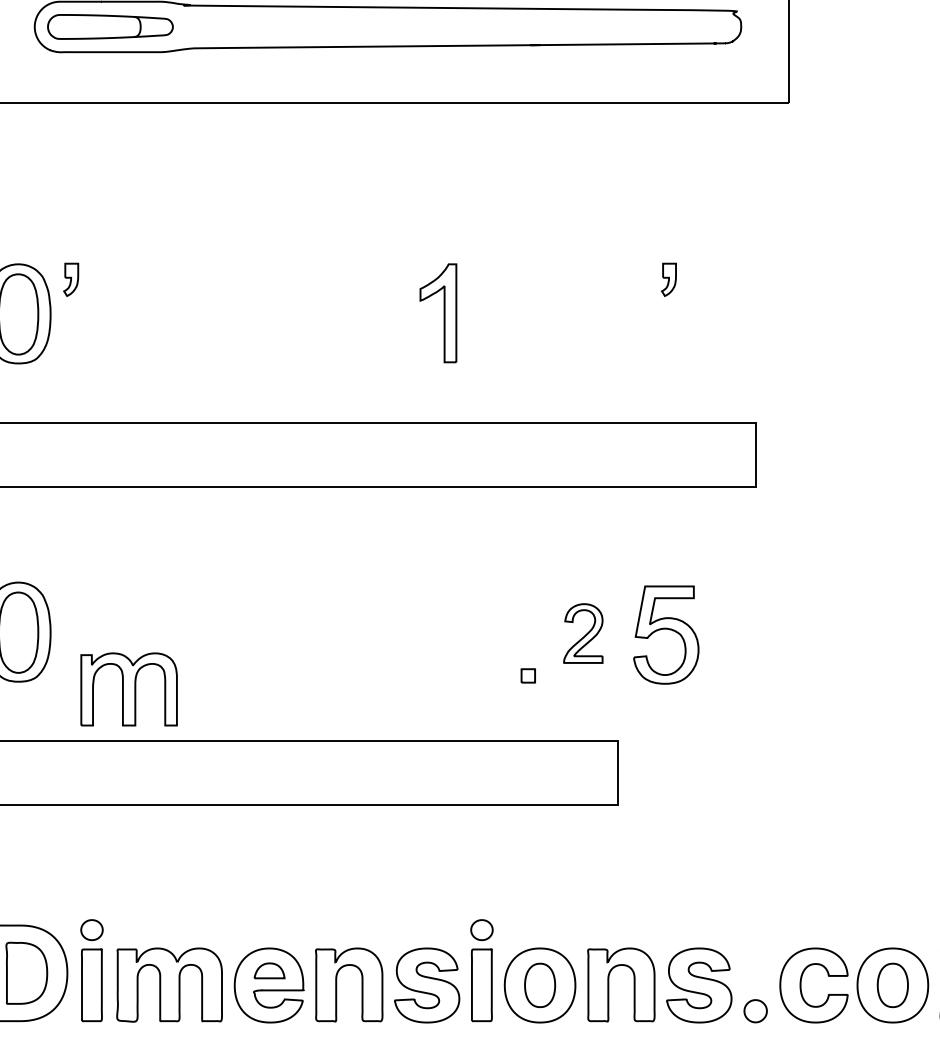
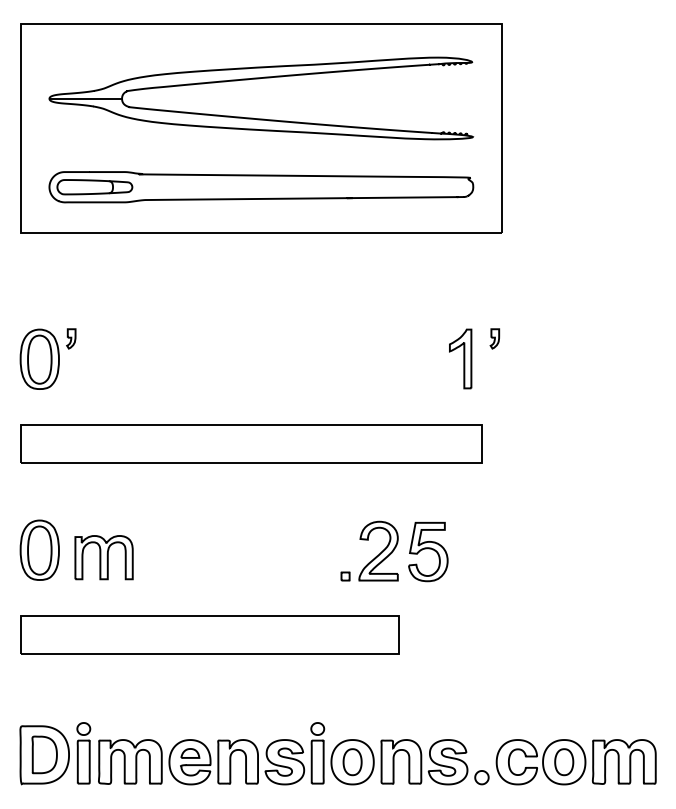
part: (668, 279) -> (494, 338), moved
part: (438, 312) -> (460, 358), moved
part: (583, 632) -> (378, 550), size x1.67
part: (128, 689) -> (103, 557), moved

